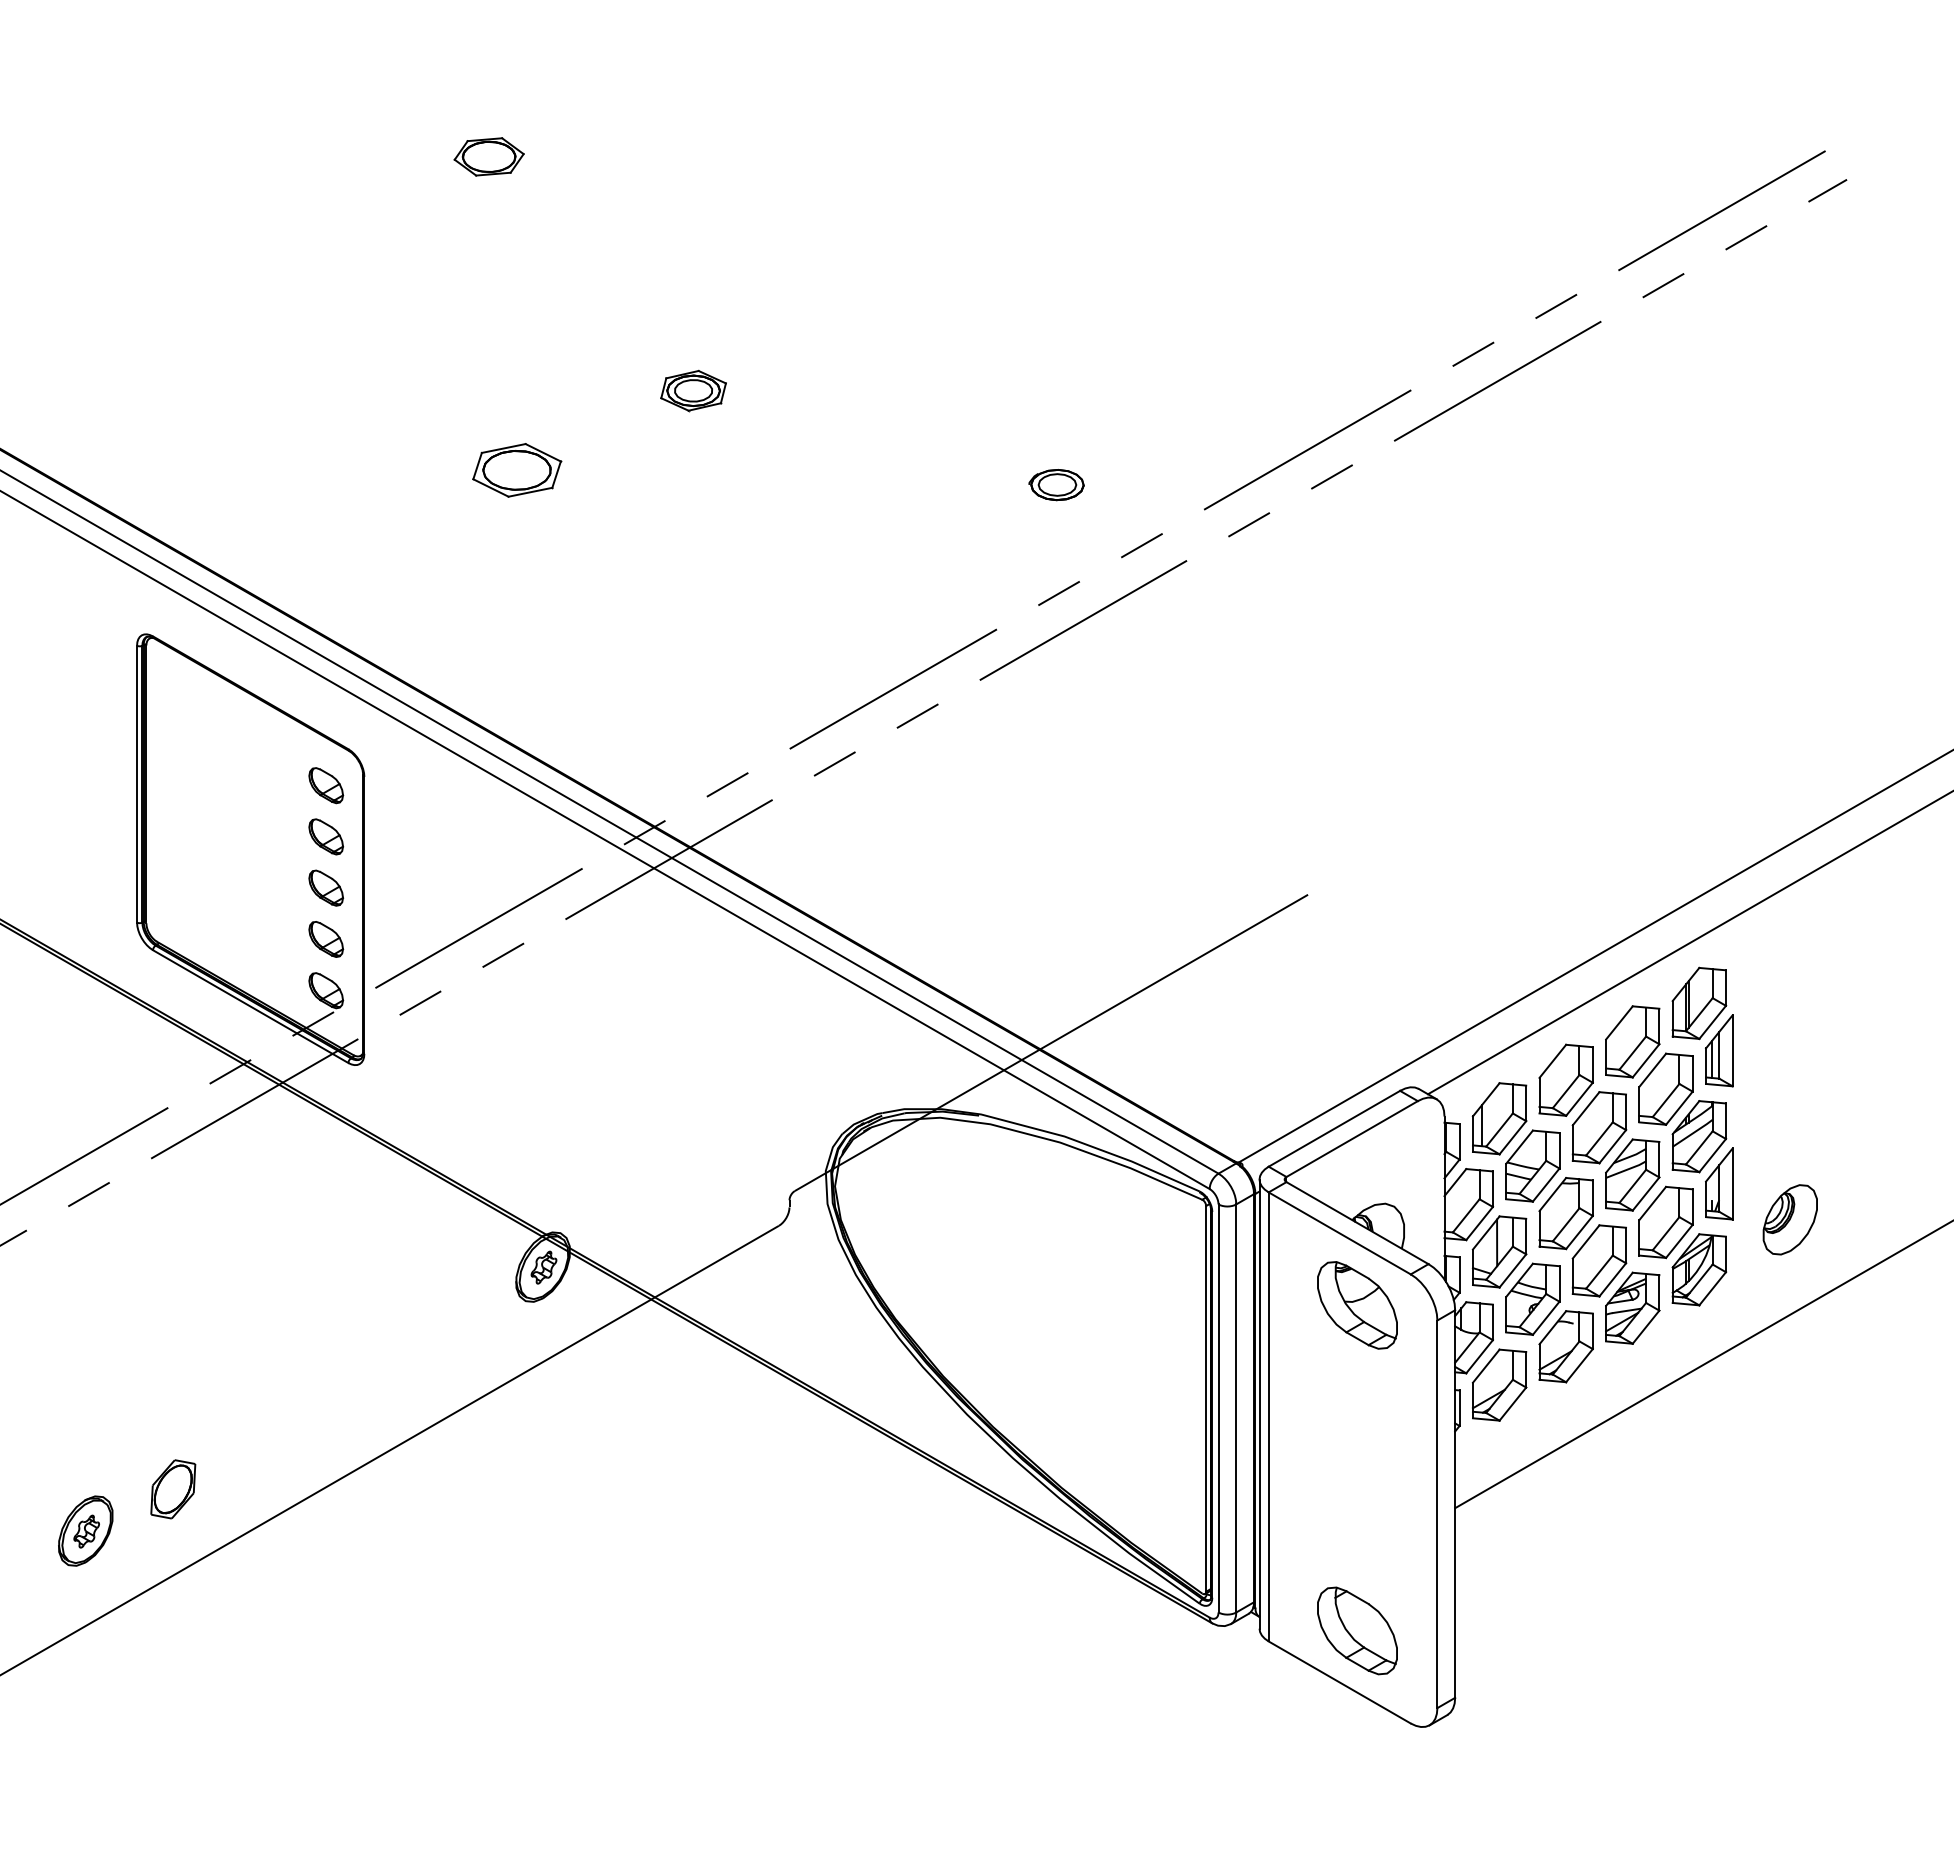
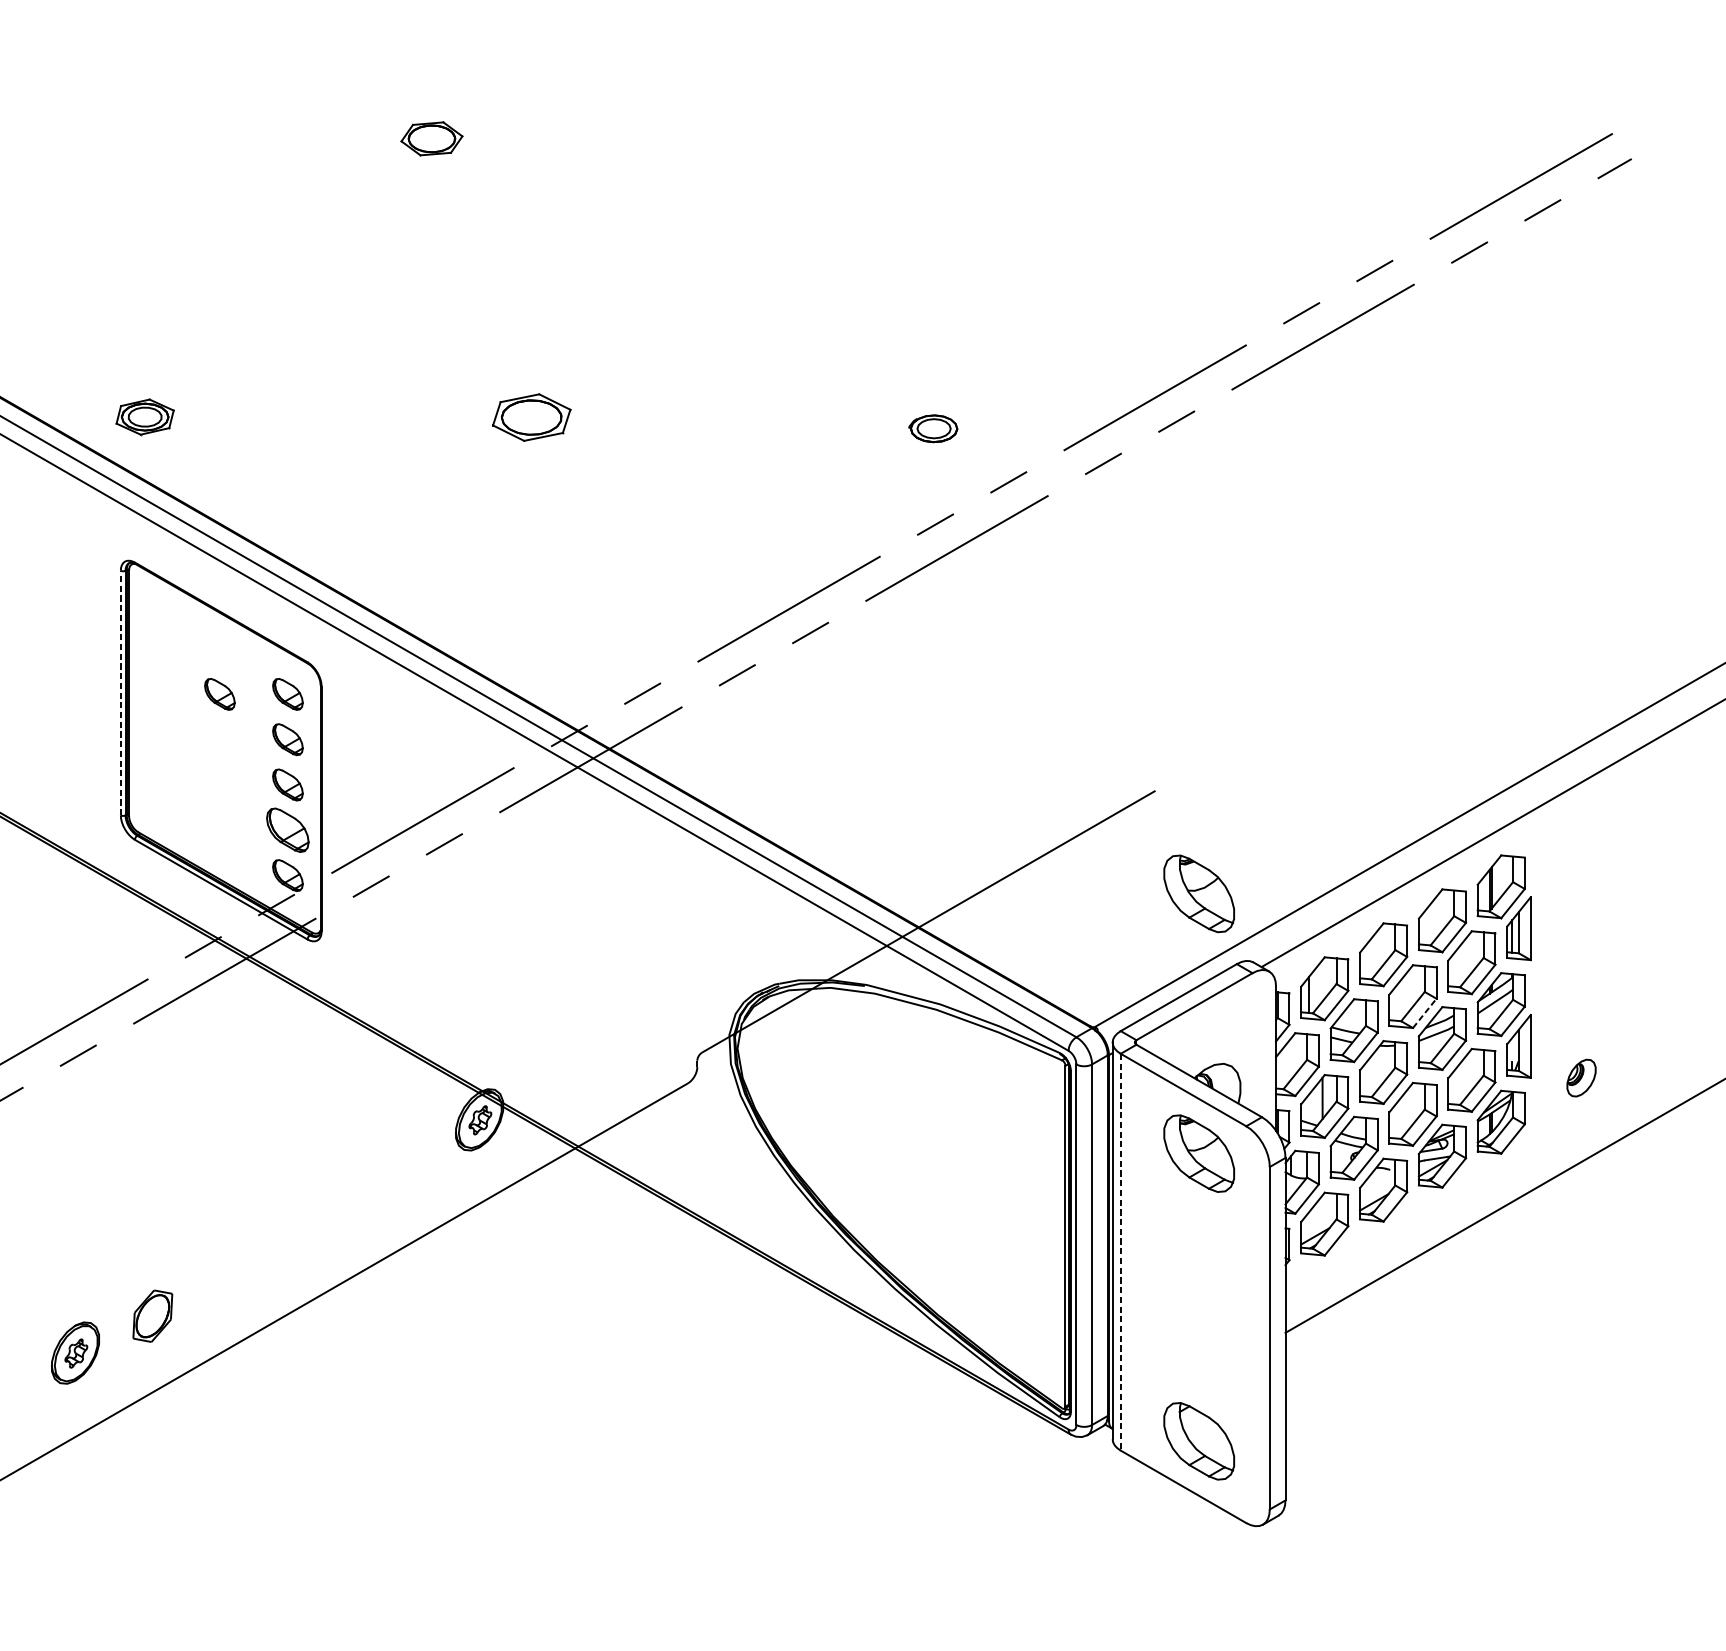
part: (693, 390) -> (145, 416), moved
part: (517, 470) -> (532, 417), moved
line: (137, 783) -> (121, 692), solid -> dashed
part: (249, 785) -> (220, 694), added
part: (326, 939) -> (288, 830), size x1.4
part: (1357, 1011) -> (1199, 893), added
line: (1613, 1146) -> (1425, 1013), solid -> dashed
part: (1789, 1219) -> (1580, 1077), size x0.6
line: (1268, 1416) -> (1120, 1251), solid -> dashed

